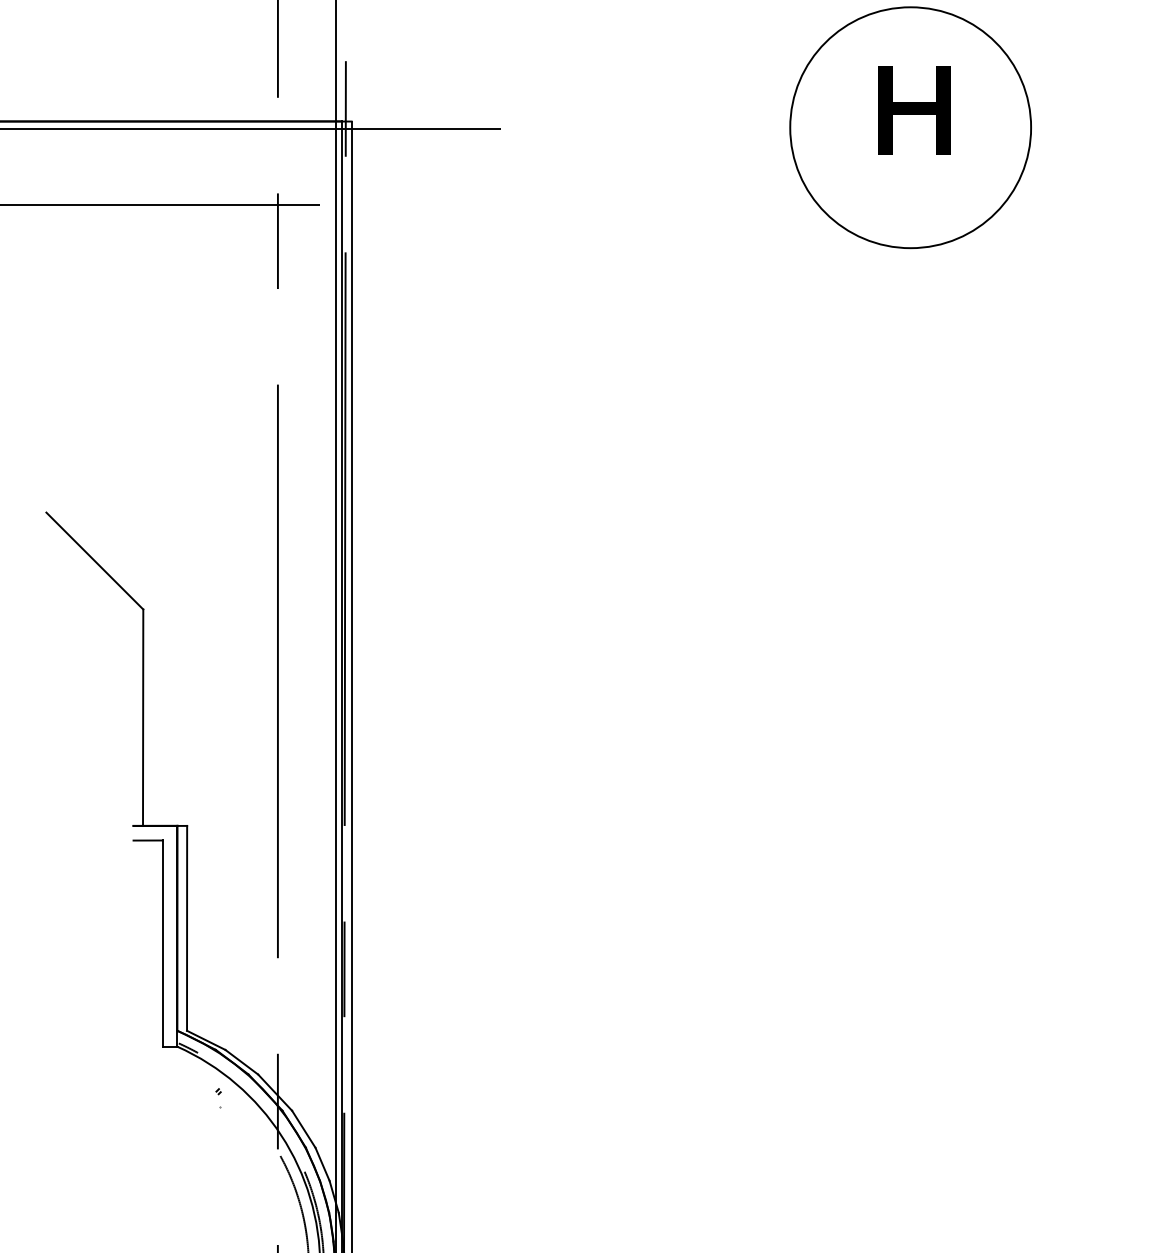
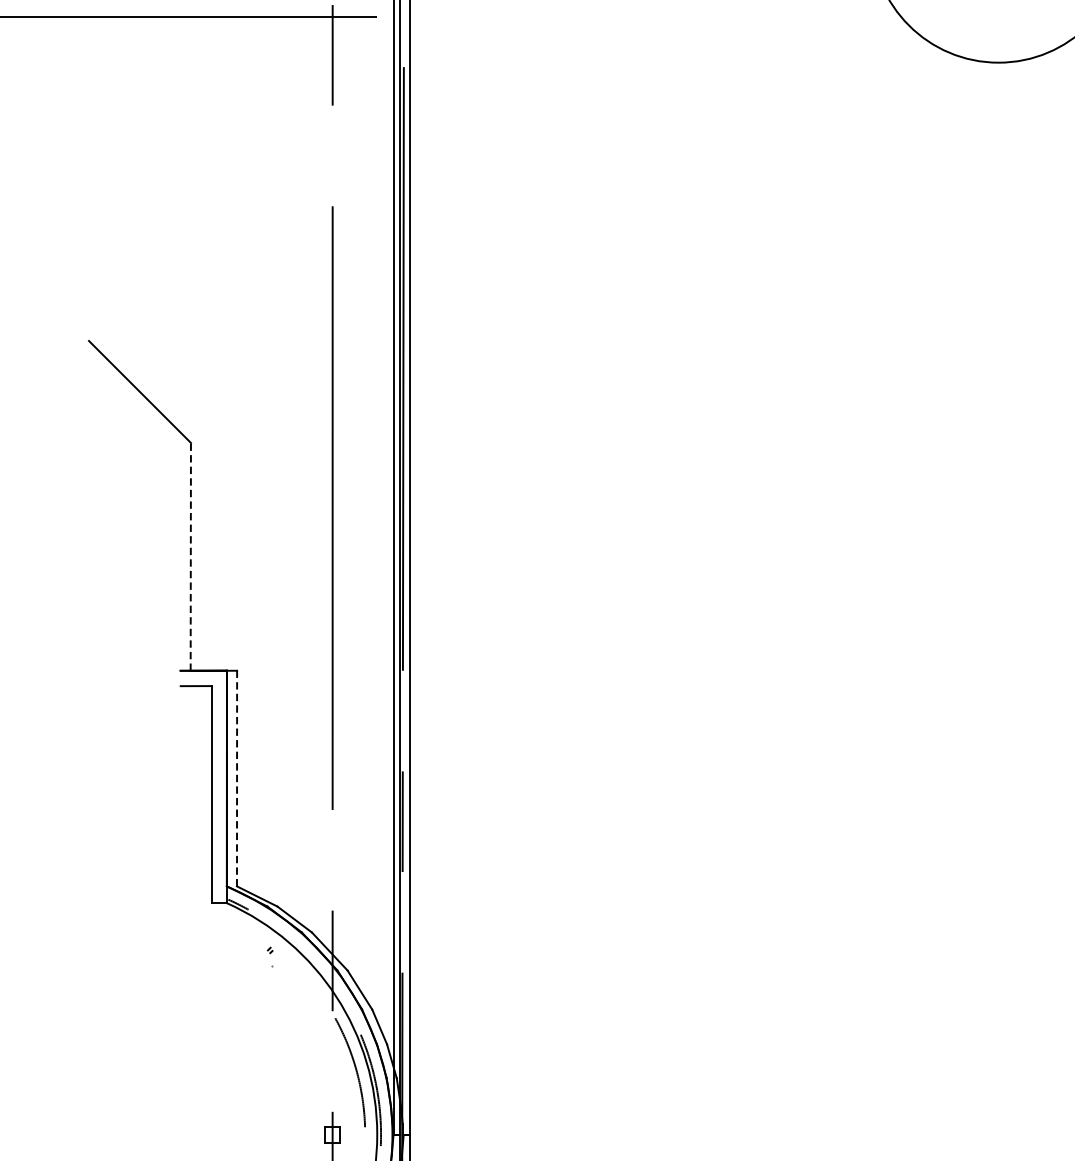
line: (143, 717) -> (191, 556), solid -> dashed
line: (187, 927) -> (237, 777), solid -> dashed

